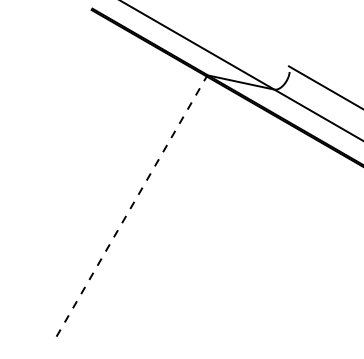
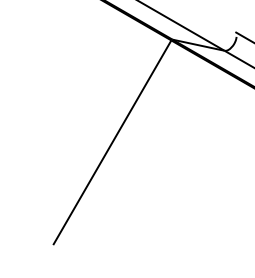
line: (131, 206) -> (112, 142), dashed -> solid

